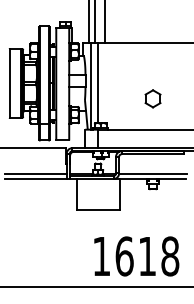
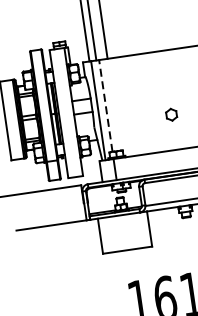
line: (97, 82) -> (105, 105), solid -> dashed
part: (152, 98) -> (170, 114), size x0.6
line: (35, 174) -> (50, 220), removed

